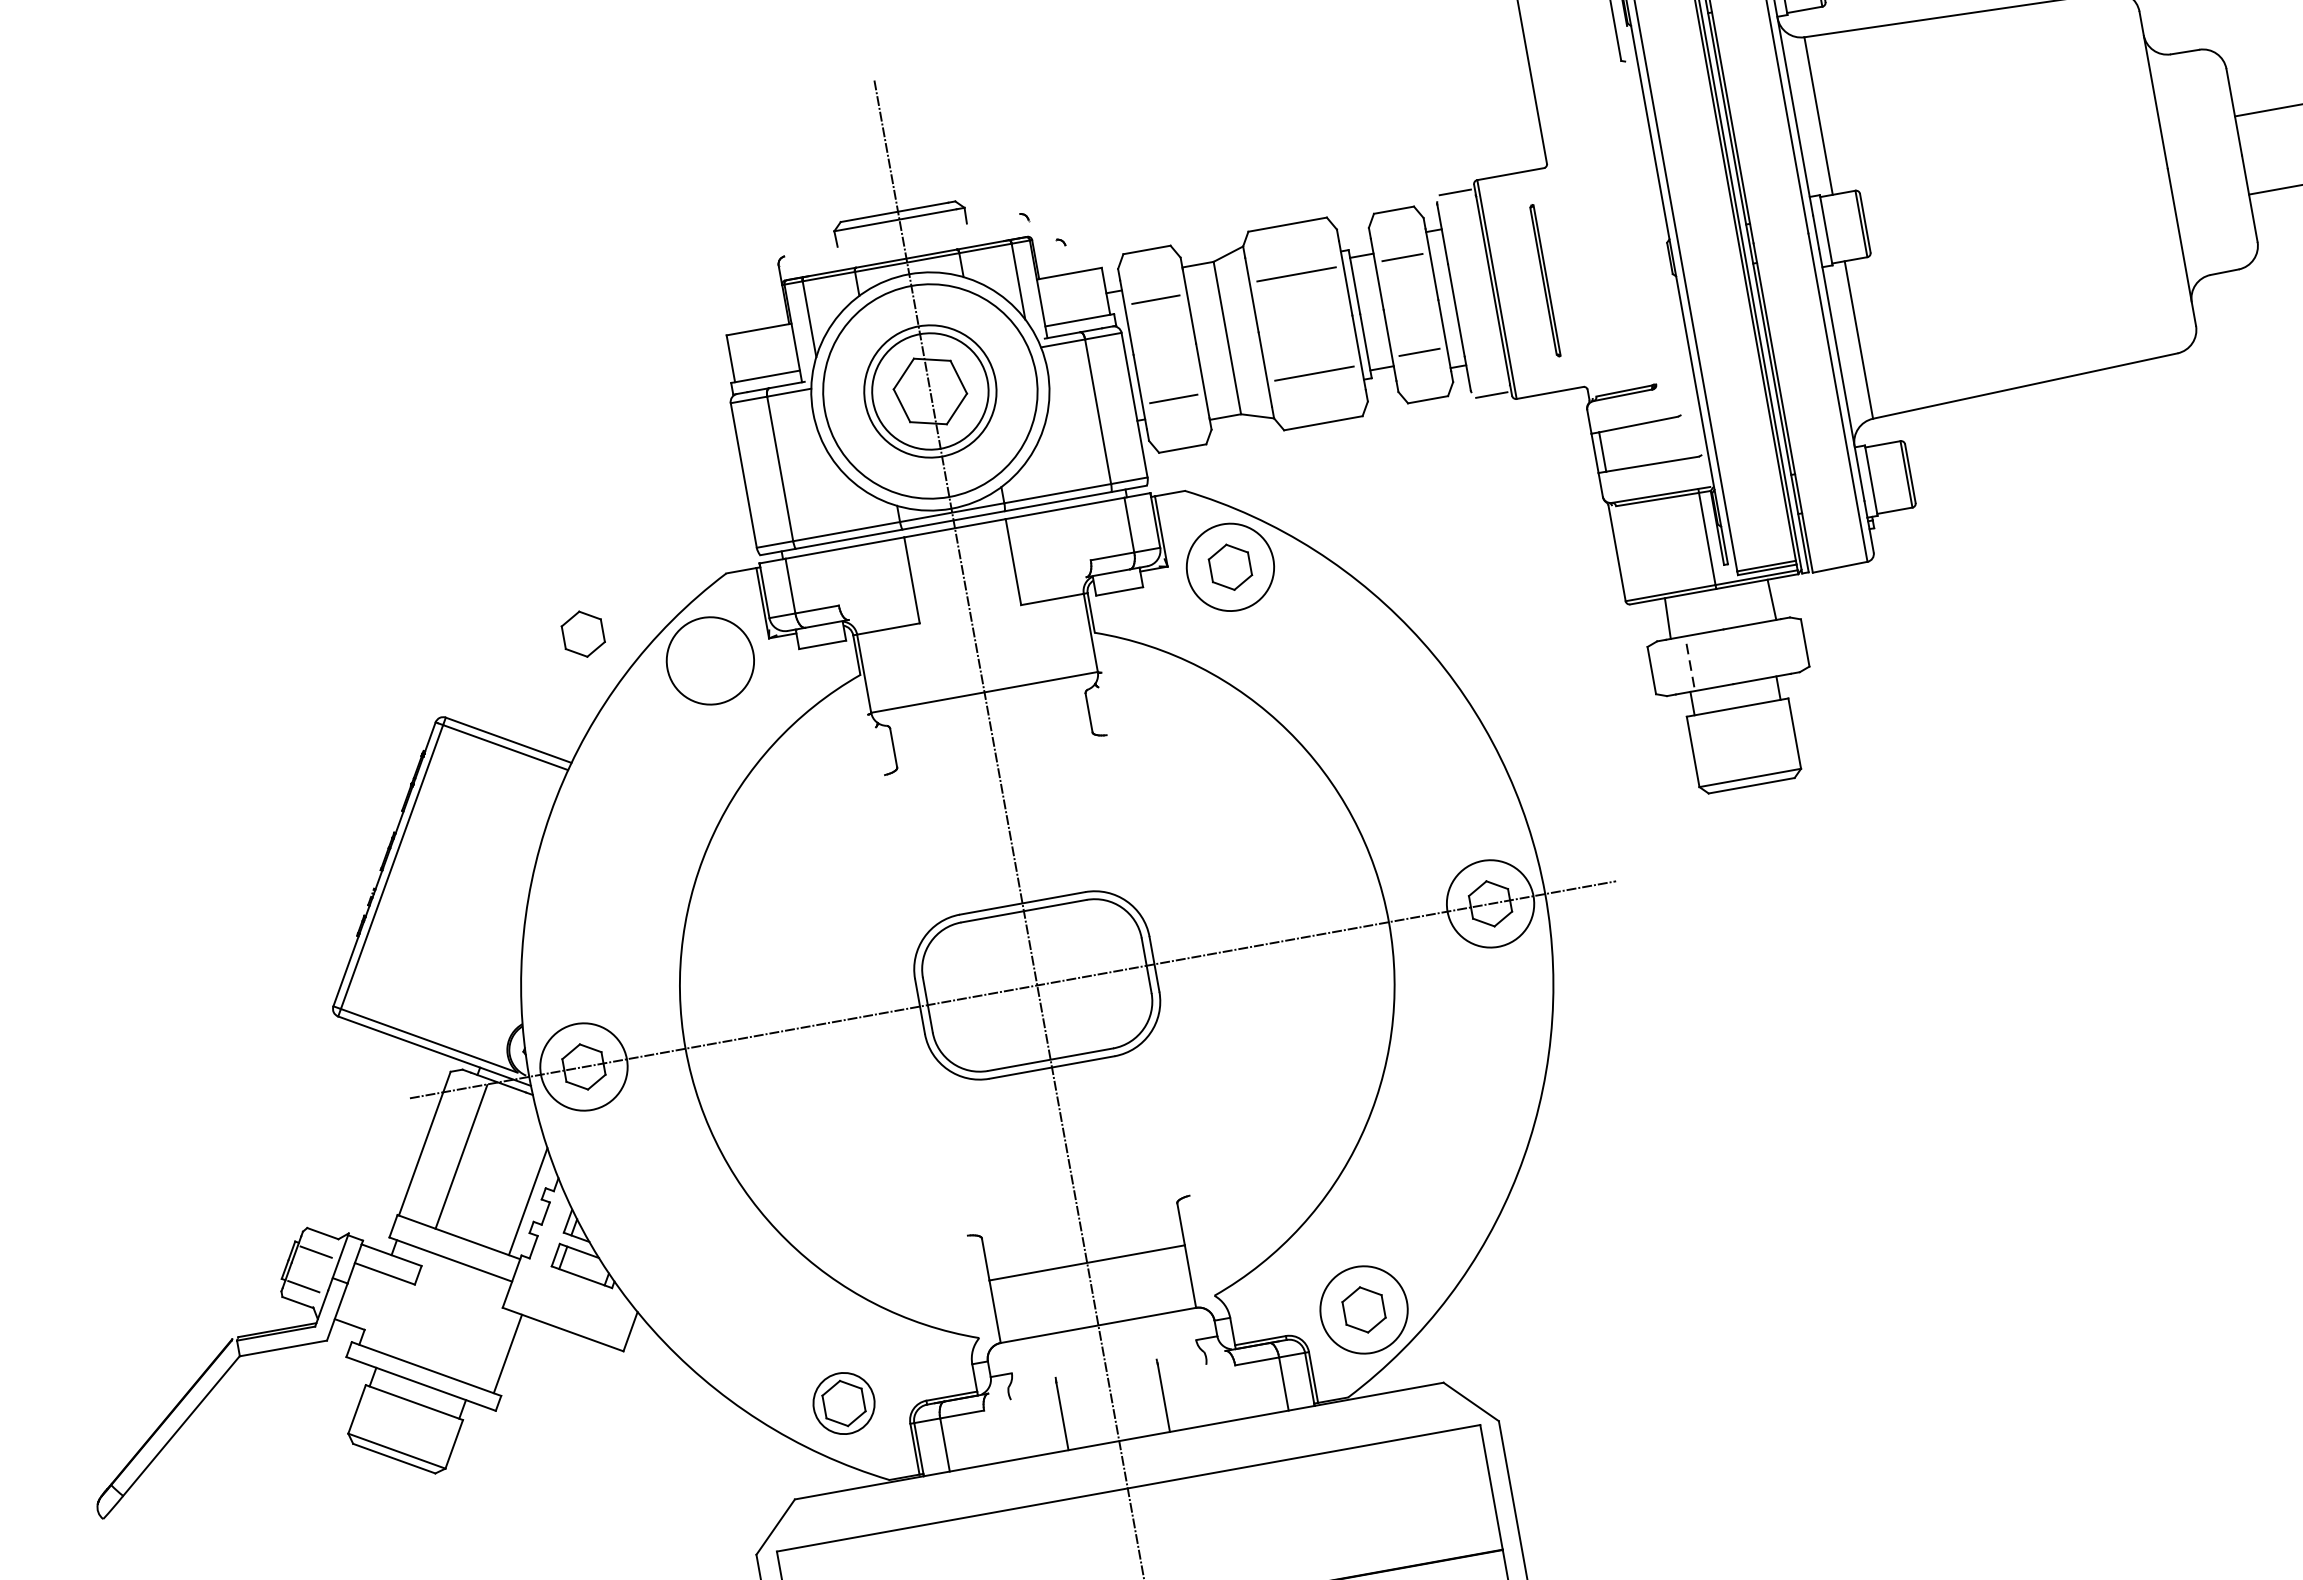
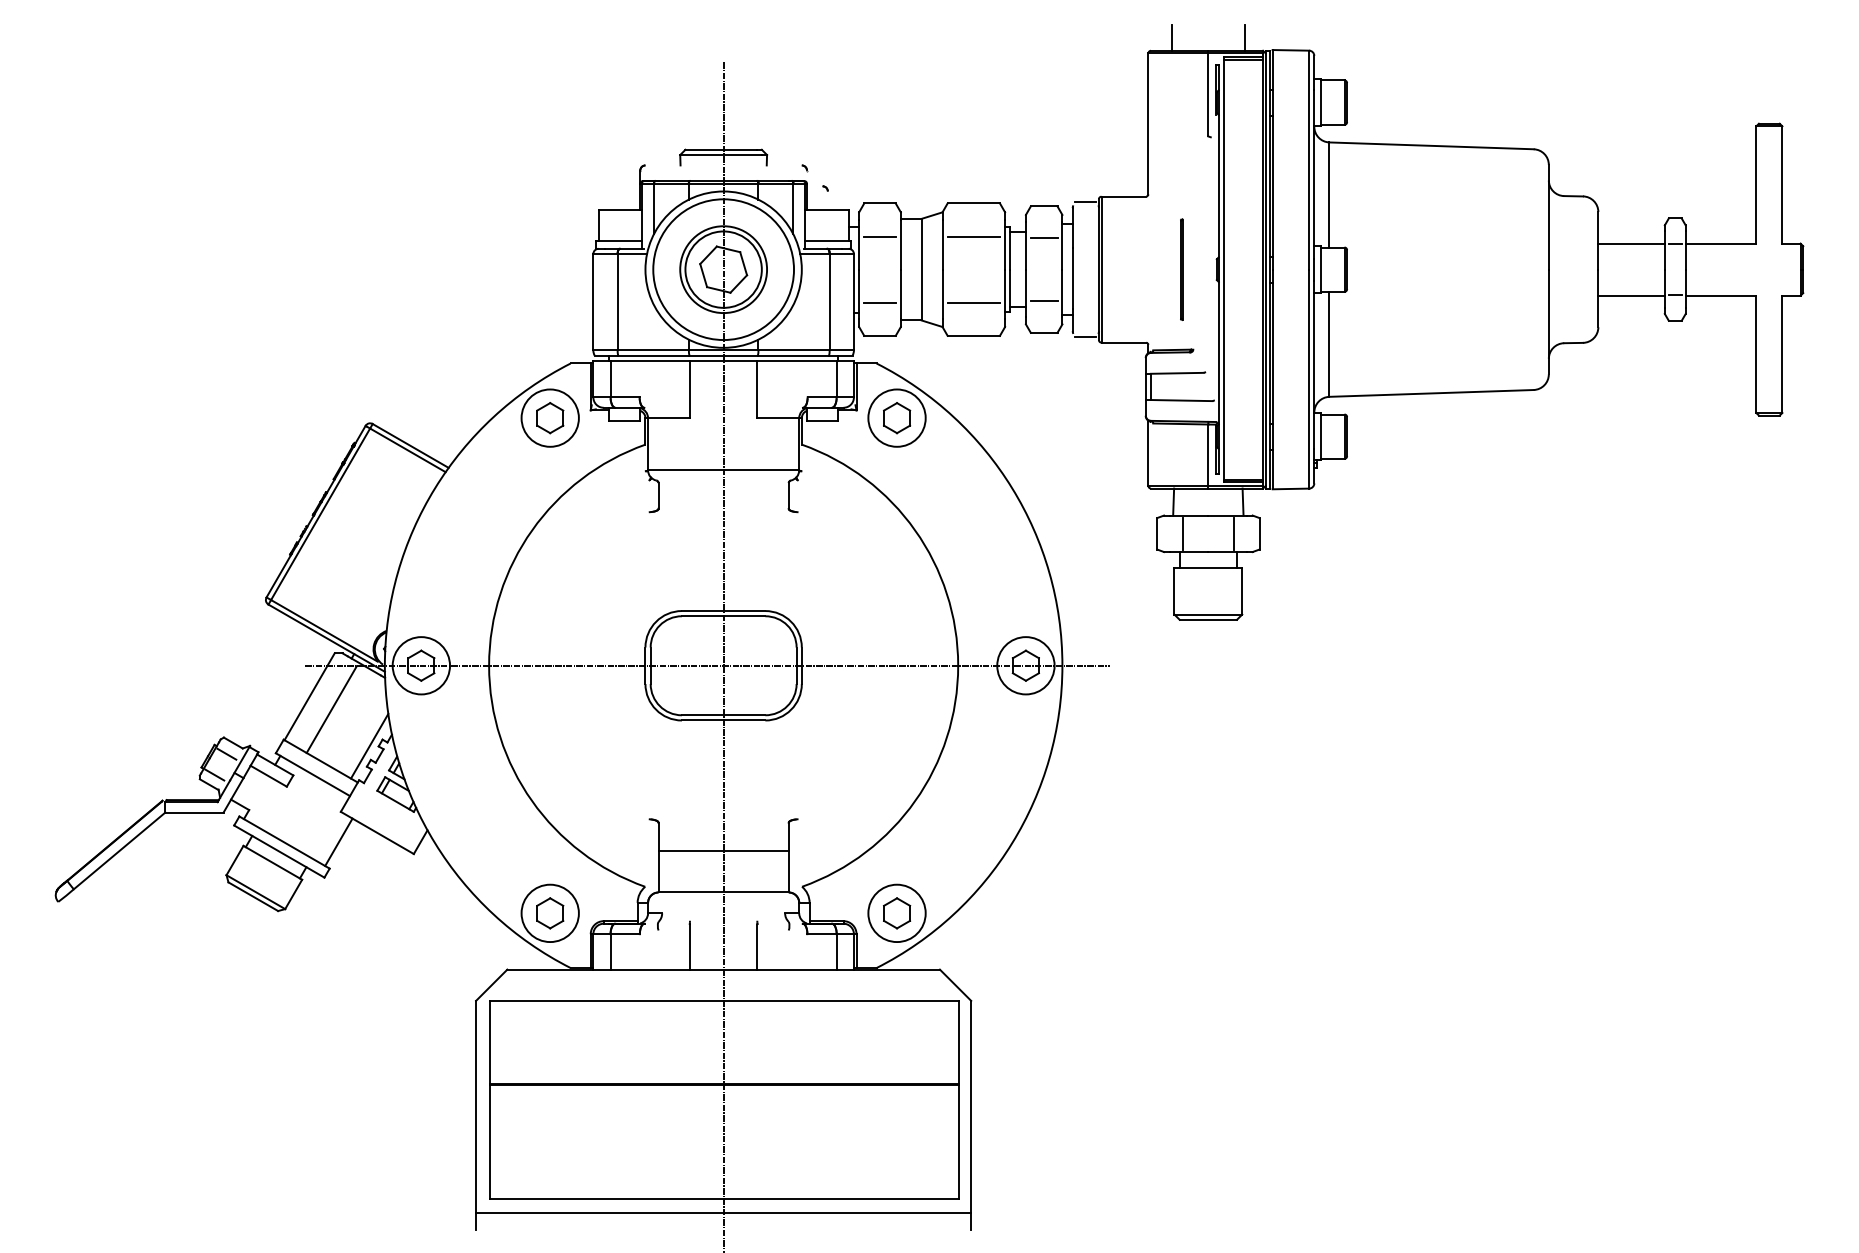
line: (1544, 280) -> (1181, 269), moved
part: (583, 634) -> (550, 418), moved
line: (1766, 649) -> (1233, 533), added
line: (1689, 663) -> (1182, 533), dashed -> solid
circle: (842, 1403) -> (549, 913), size x1.43

